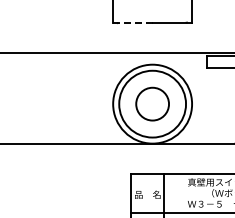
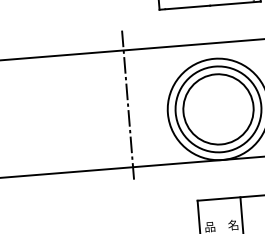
line: (132, 23) -> (184, 8), dashed -> solid
line: (82, 95) -> (127, 105), added
circle: (152, 103) -> (218, 108), size x1.67

